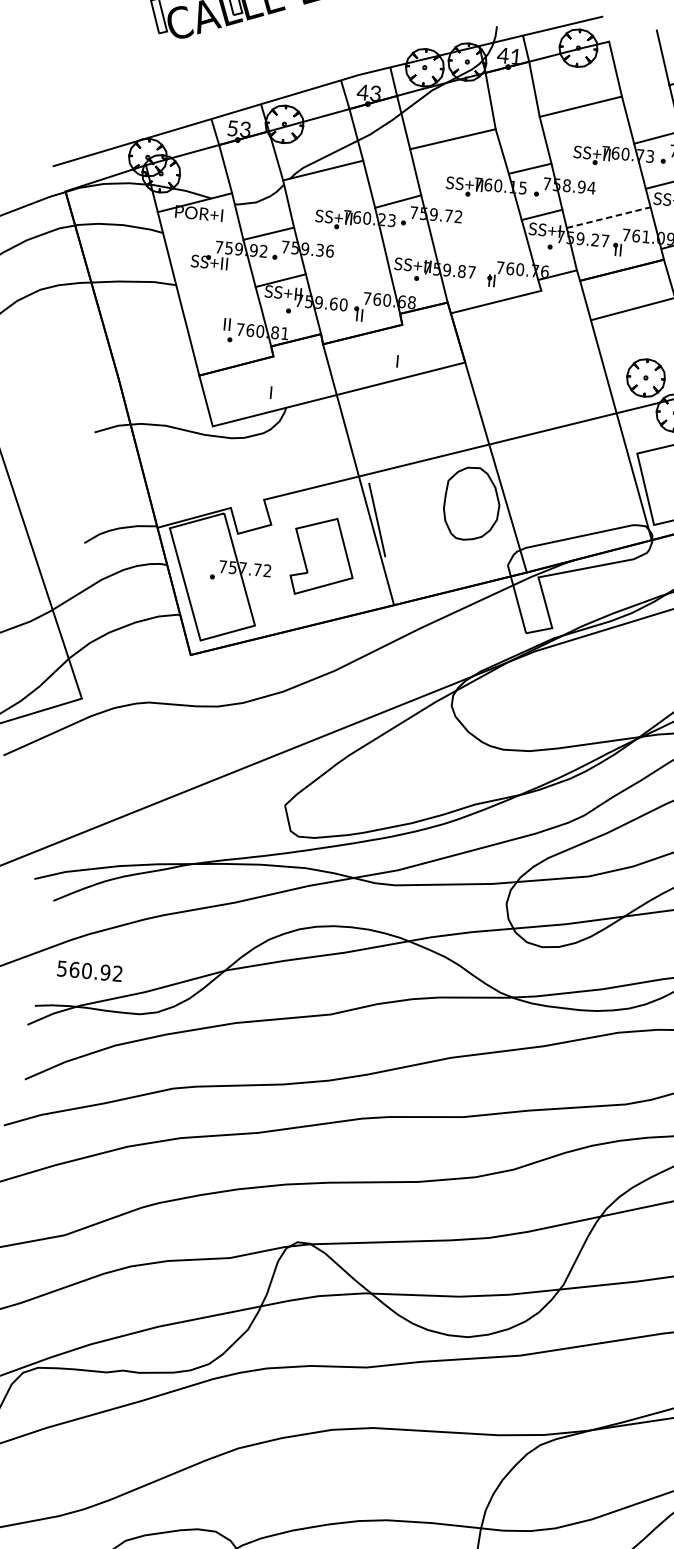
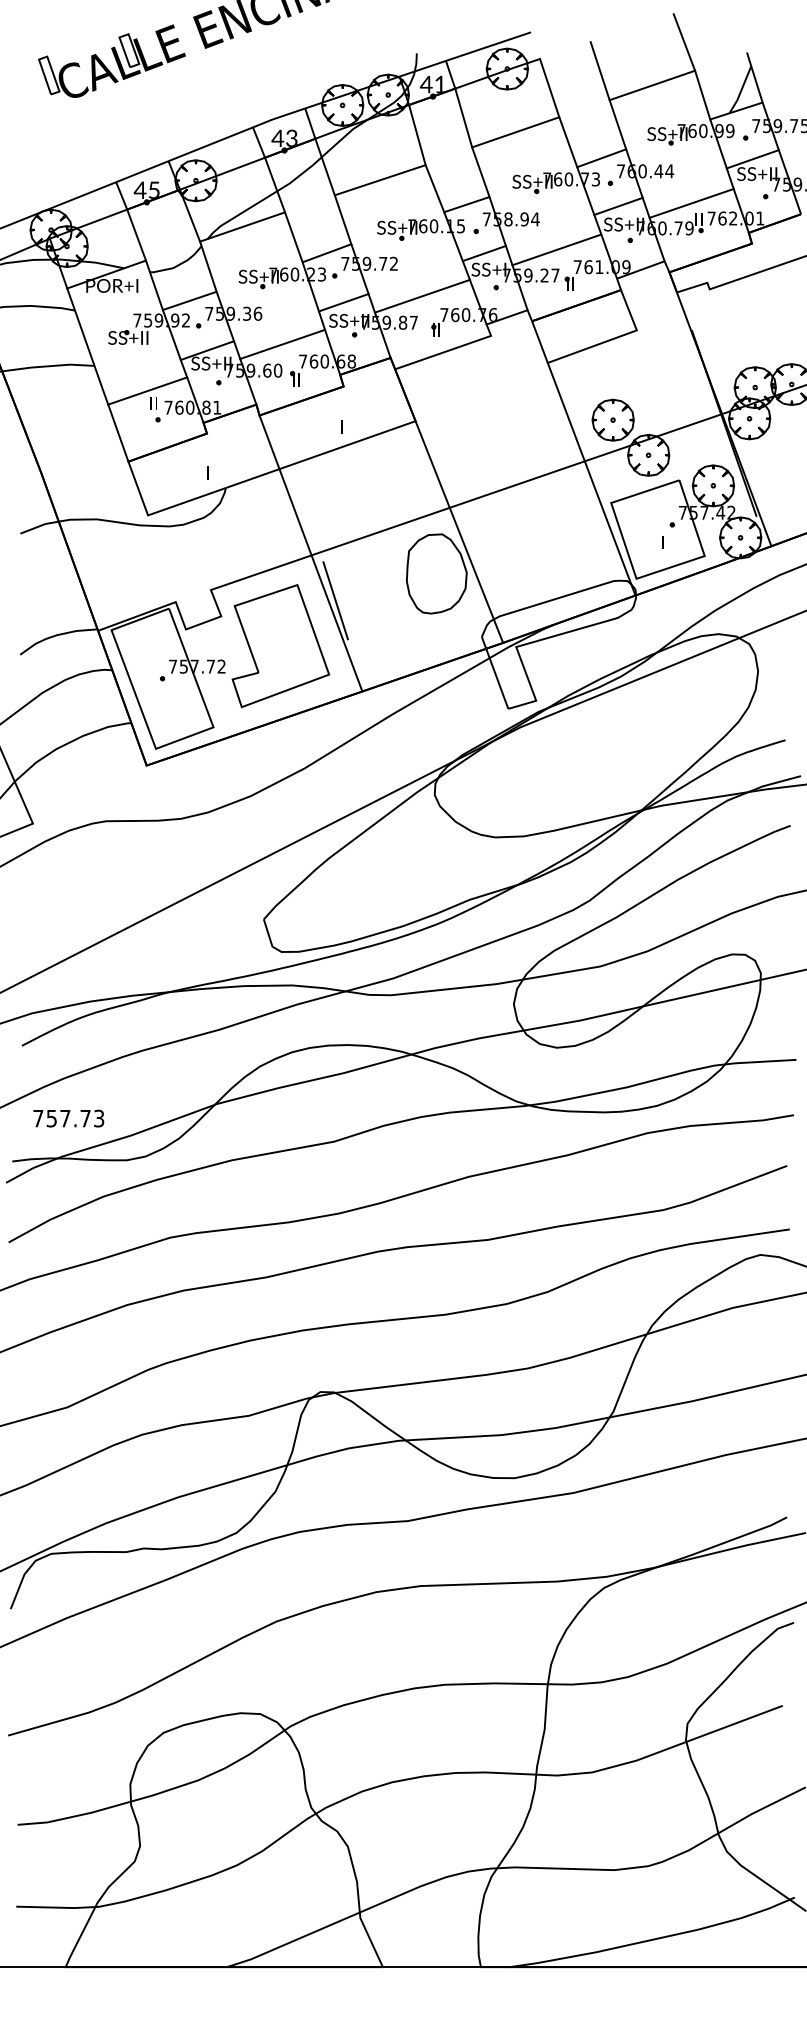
text: (238, 128) -> (146, 189), 53 -> 45
line: (608, 217) -> (556, 249), dashed -> solid
line: (409, 247) -> (343, 302), added
line: (481, 248) -> (421, 295), added
line: (350, 280) -> (282, 343), added
line: (222, 312) -> (147, 390), added
part: (322, 557) -> (280, 646), size x1.43
text: (89, 971) -> (68, 1118), 560.92 -> 757.73

